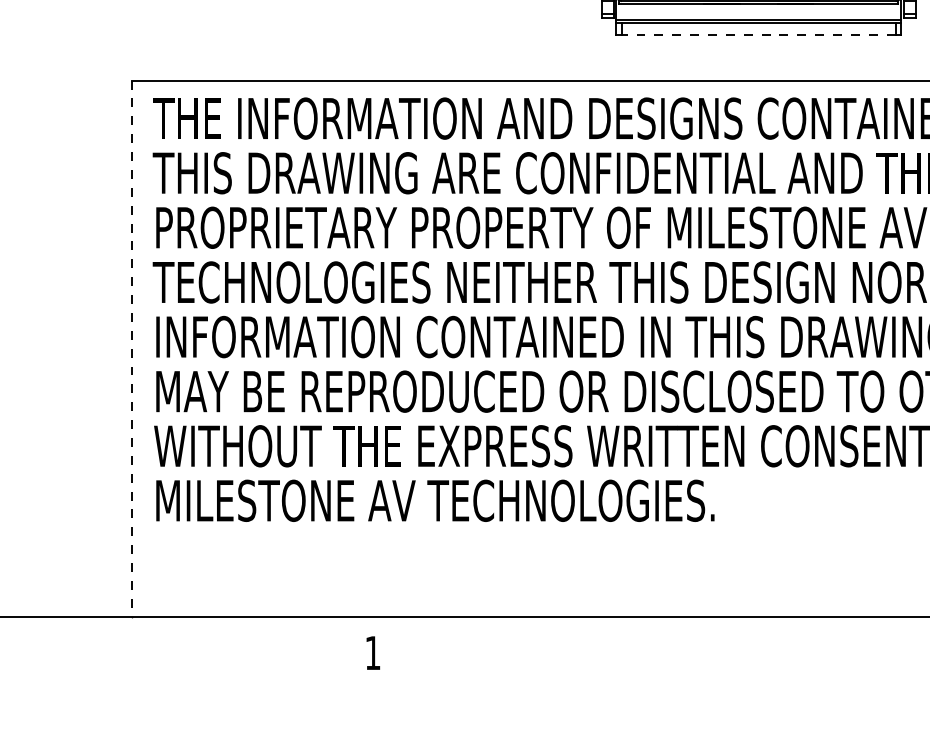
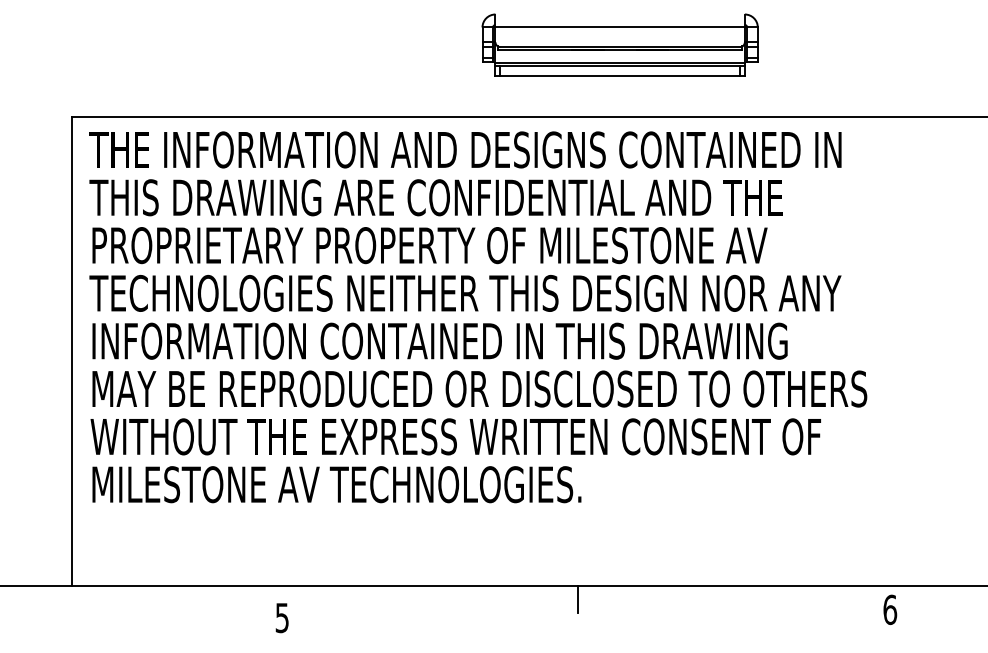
line: (759, 34) -> (620, 76), dashed -> solid
line: (132, 348) -> (71, 351), dashed -> solid
line: (710, 631) -> (577, 599), added
text: (372, 653) -> (281, 618), 1 -> 5

